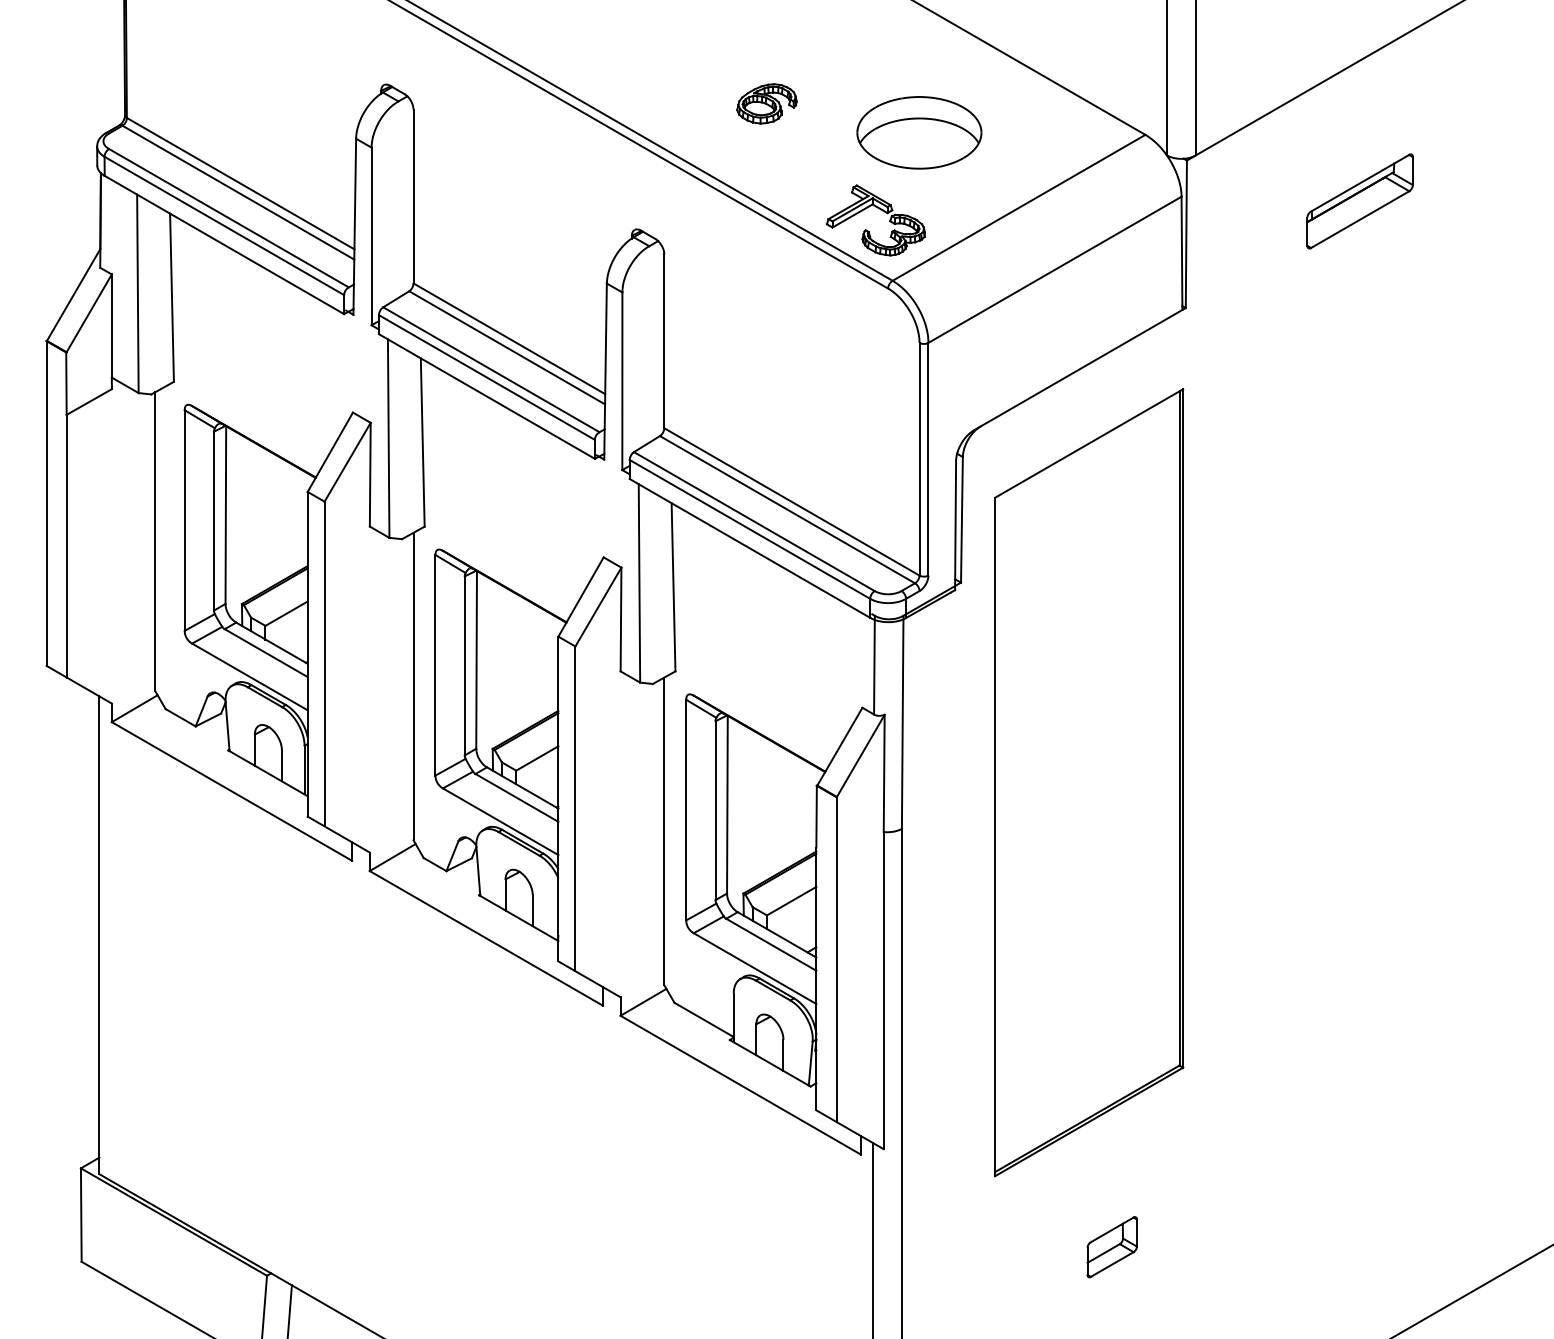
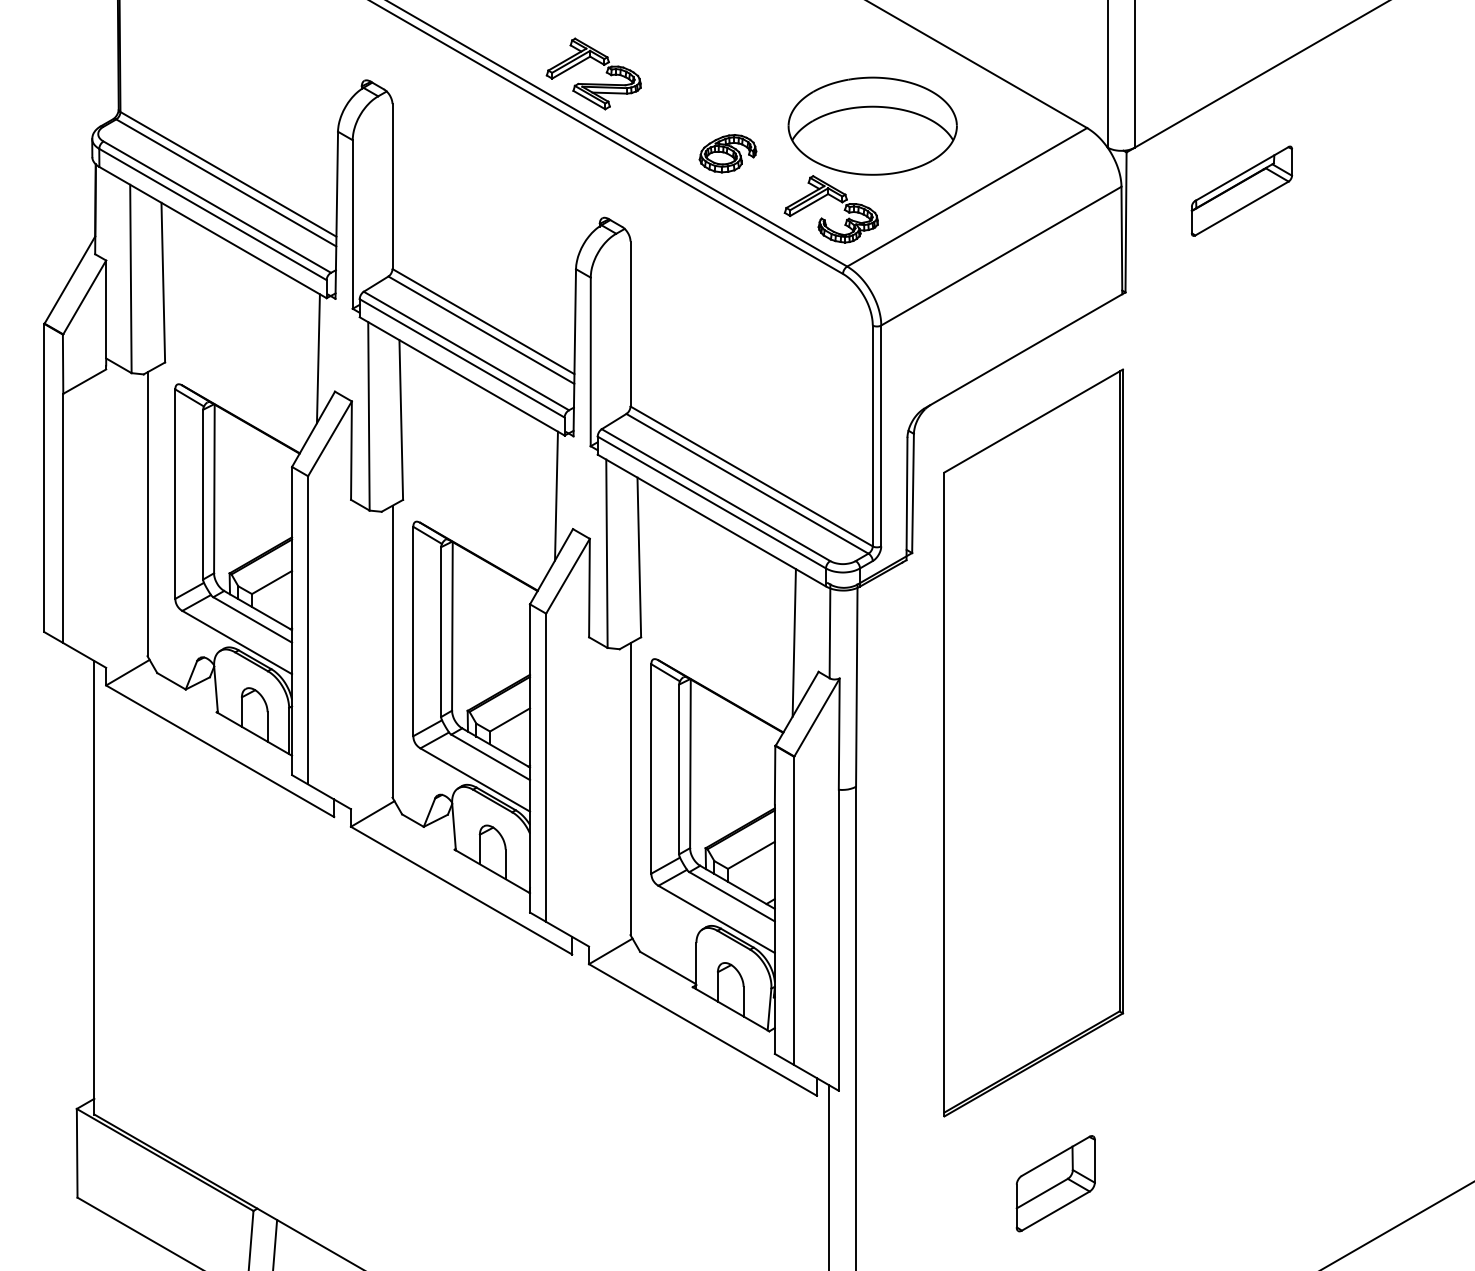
part: (625, 87) -> (593, 83), added
part: (766, 103) -> (727, 153), moved
part: (919, 132) -> (872, 125), size x1.43
part: (1359, 200) -> (1241, 190), moved
line: (334, 377) -> (317, 358), added
line: (586, 521) -> (556, 495), added
line: (836, 676) -> (793, 642), added
part: (1112, 1246) -> (1055, 1183), size x1.67

